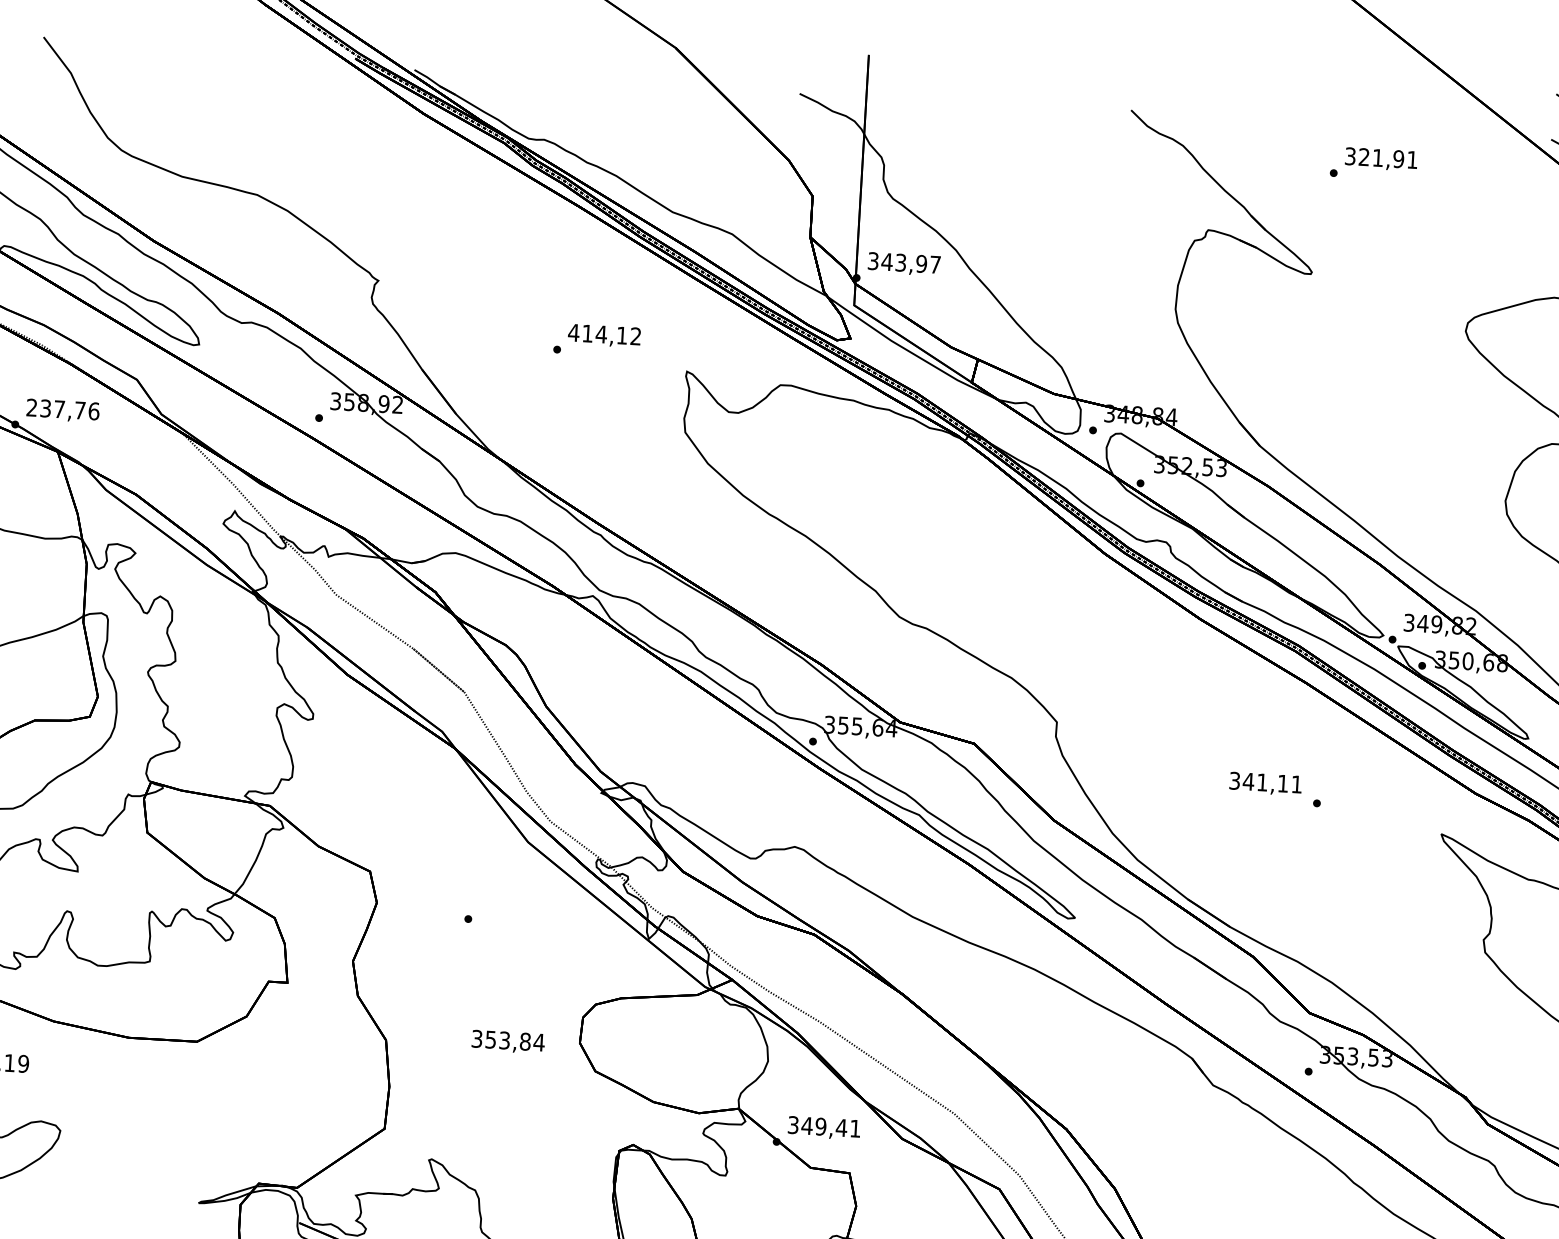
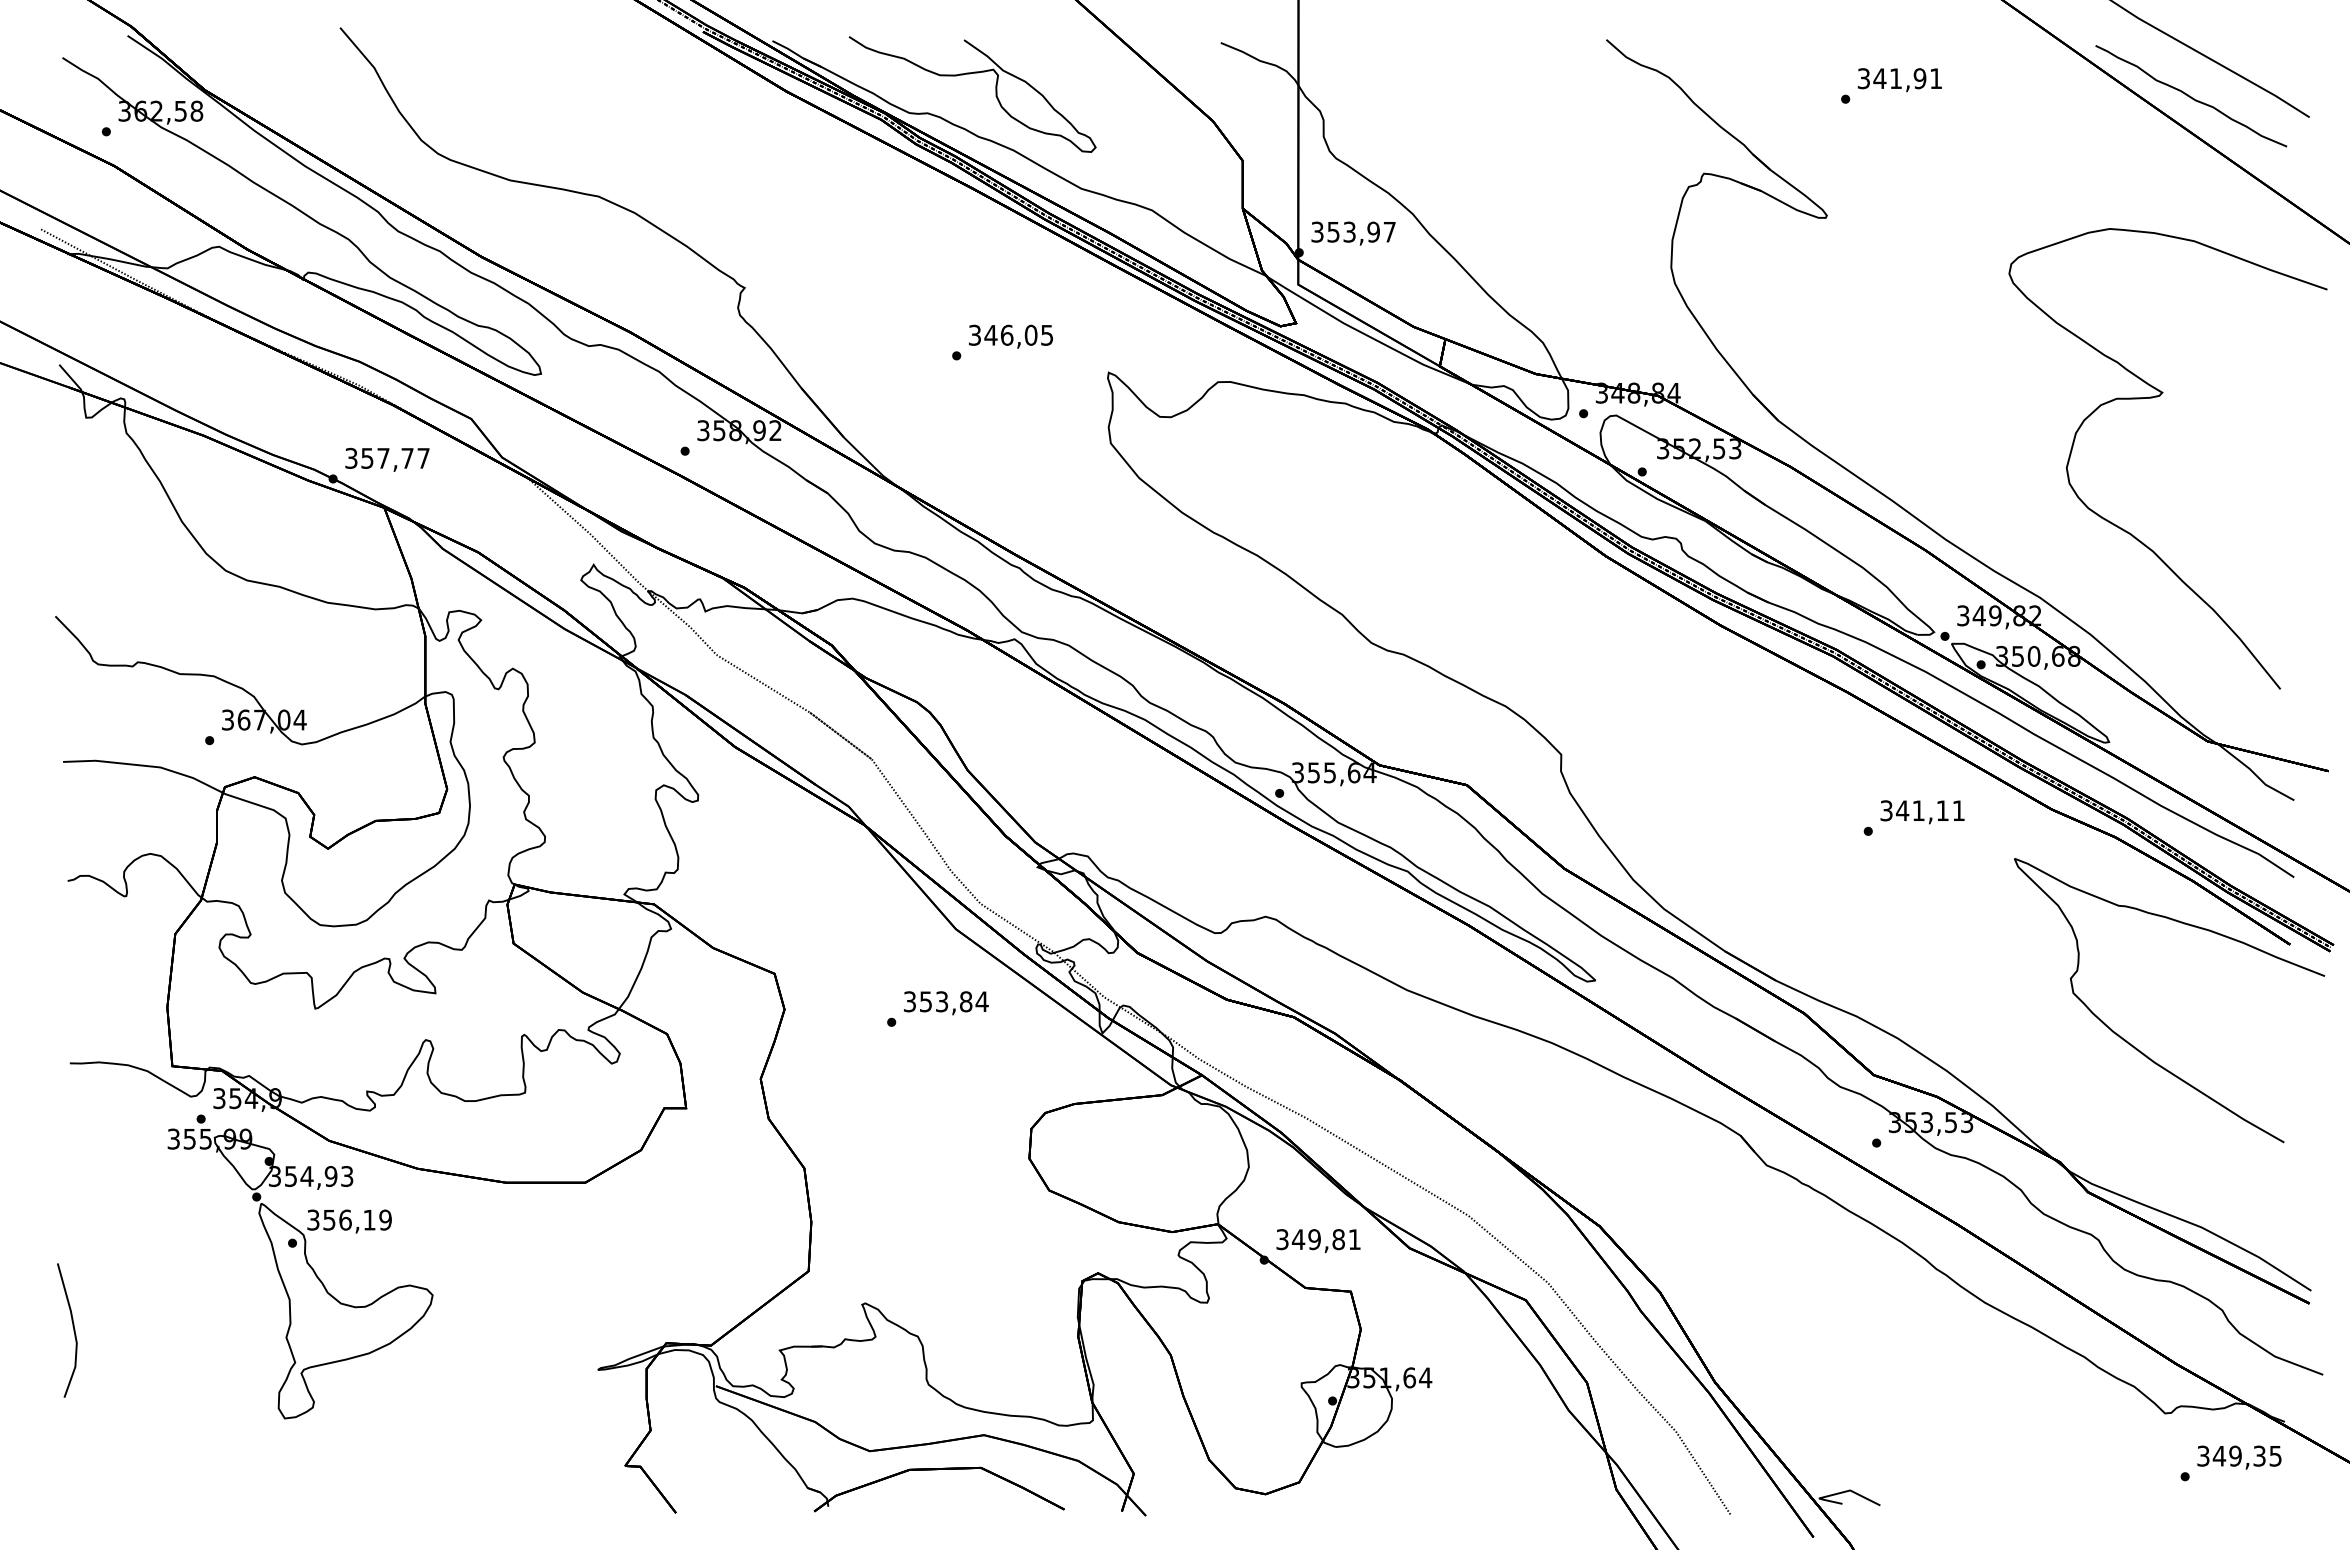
curve: (582, 108) -> (970, 74), added
text: (1363, 157) -> (1879, 78), 321,91 -> 341,91
text: (887, 262) -> (1333, 232), 343,97 -> 353,97
text: (604, 333) -> (1010, 334), 414,12 -> 346,05
text: (63, 408) -> (387, 457), 237,76 -> 357,77
text: (1265, 784) -> (1922, 812), moved
text: (508, 1042) -> (946, 1003), moved
text: (841, 1127) -> (1338, 1239), 349,41 -> 349,81

